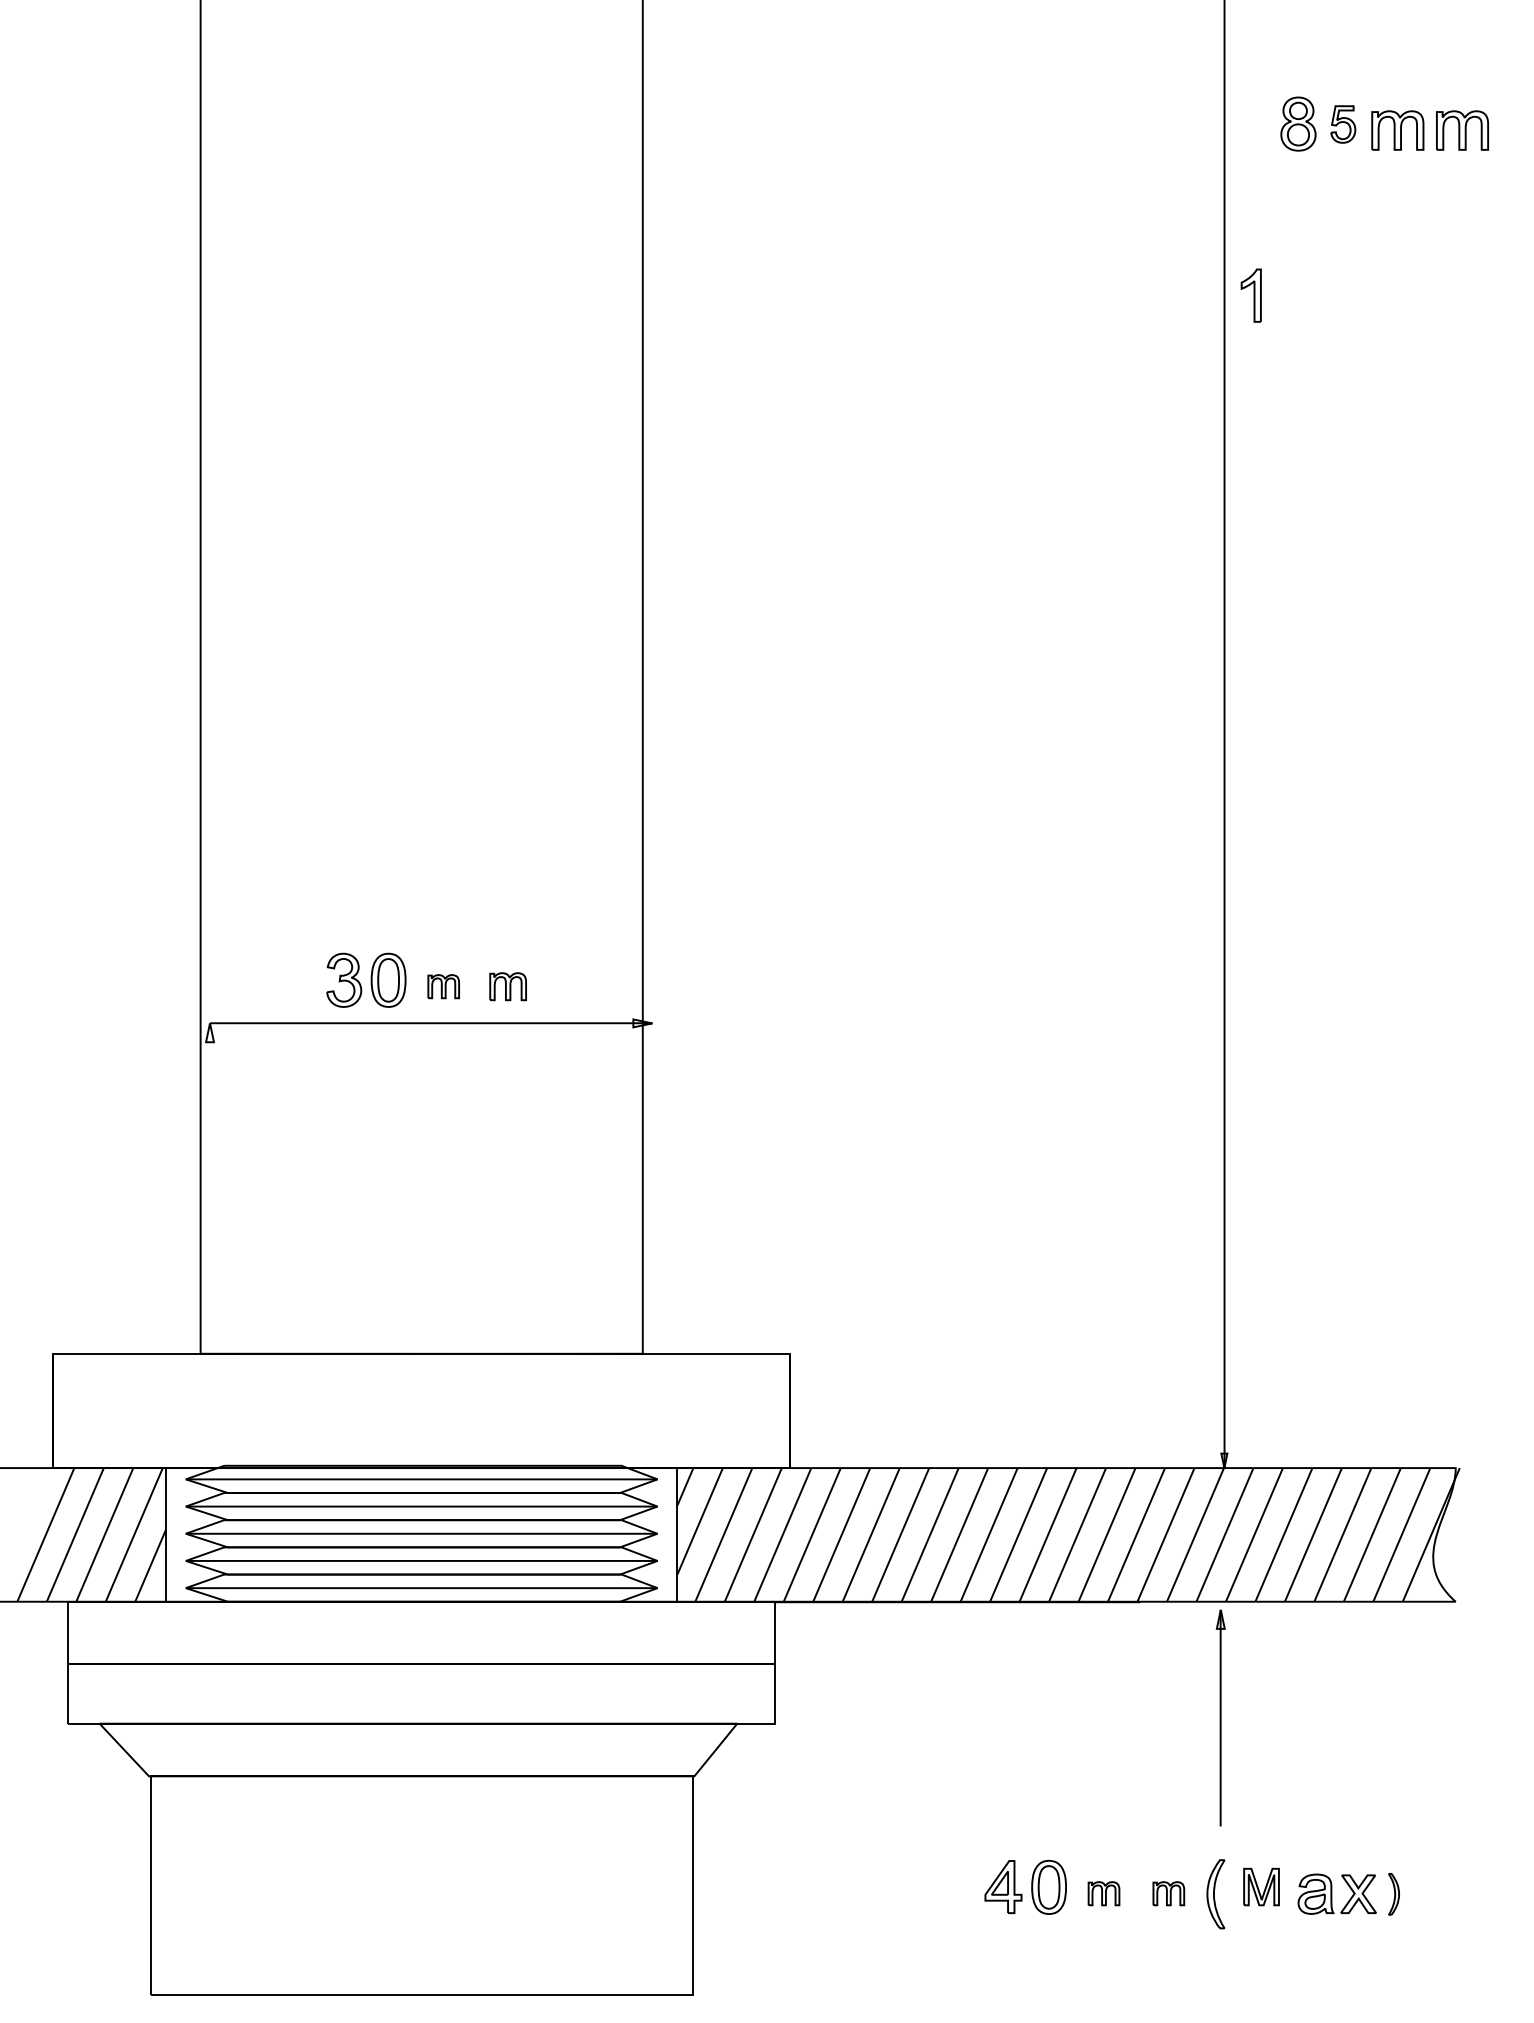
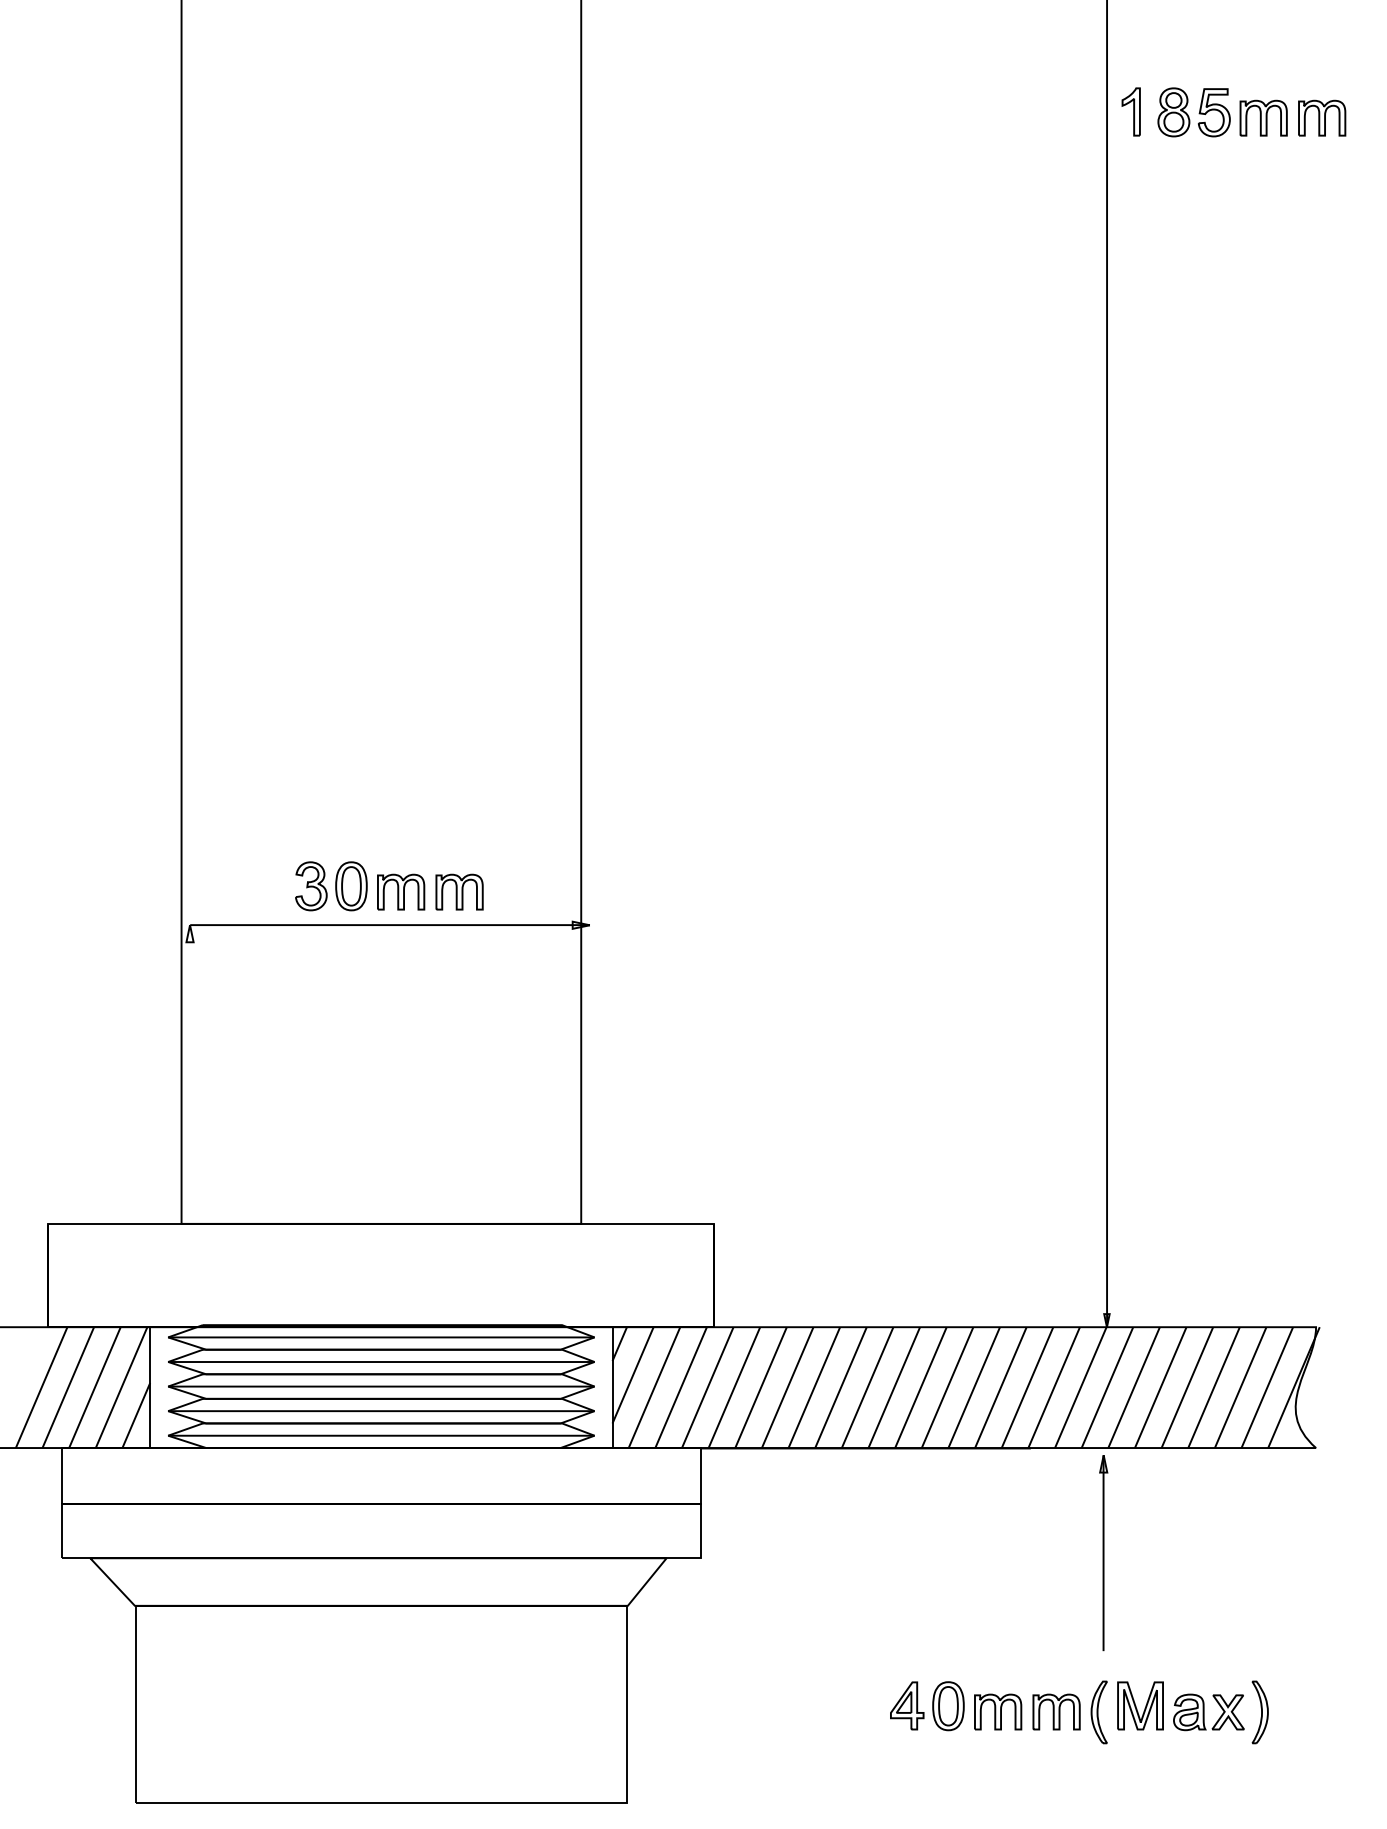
part: (1343, 124) -> (1214, 112), size x1.43
part: (1250, 295) -> (1130, 111), moved
part: (443, 986) -> (401, 891), size x1.67
part: (507, 986) -> (458, 891), size x1.43
part: (1261, 1886) -> (1140, 1705), size x1.43
part: (1103, 1893) -> (997, 1711), size x1.67
part: (1168, 1893) -> (1056, 1711), size x1.67
part: (1393, 1894) -> (1259, 1712), size x1.67

